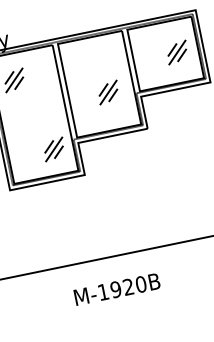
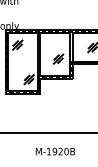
text: (115, 289) -> (54, 151), moved

